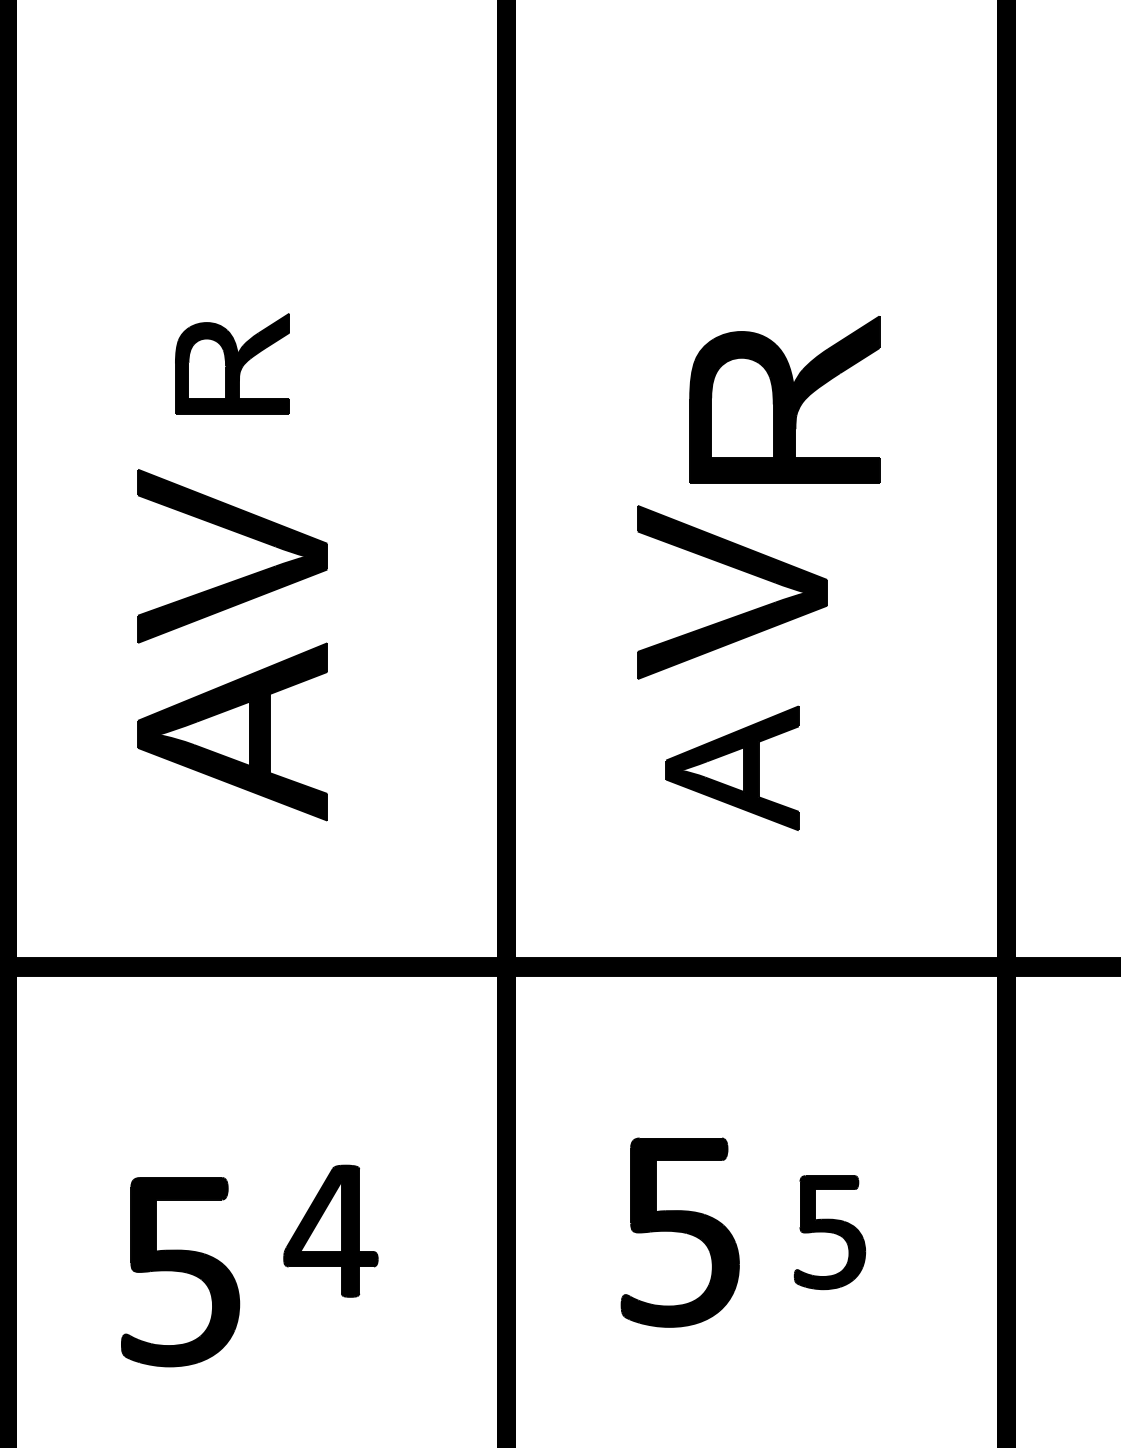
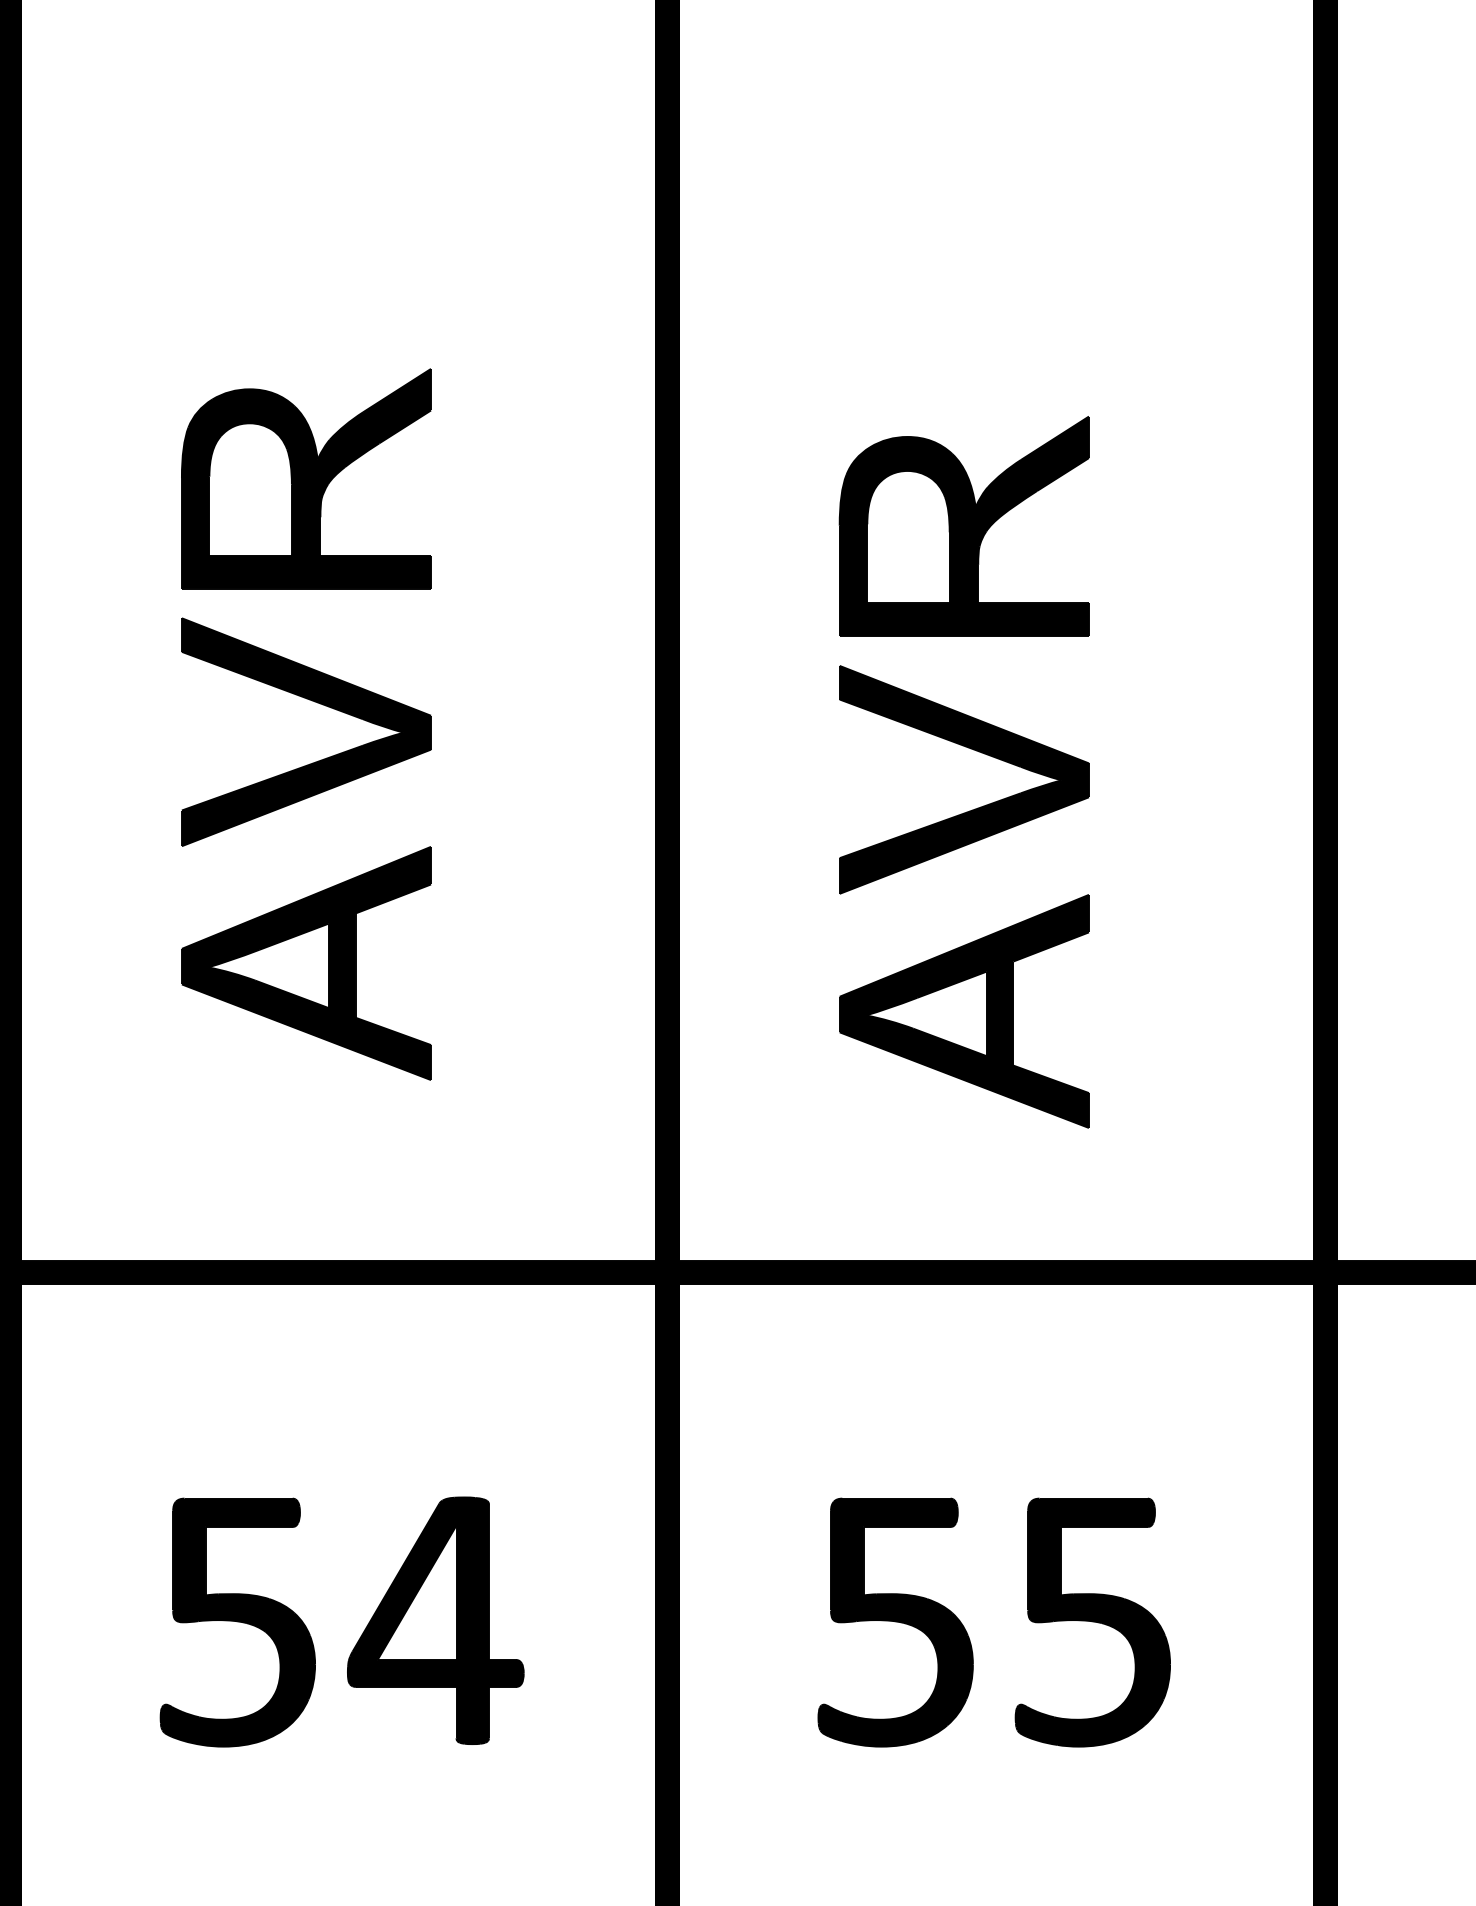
part: (232, 363) -> (306, 478), size x1.67
part: (784, 399) -> (963, 526), moved
part: (732, 768) -> (964, 1011), size x1.43
part: (330, 1231) -> (435, 1620), size x1.43
part: (829, 1232) -> (1092, 1622), size x1.67
part: (180, 1272) -> (237, 1622), moved

